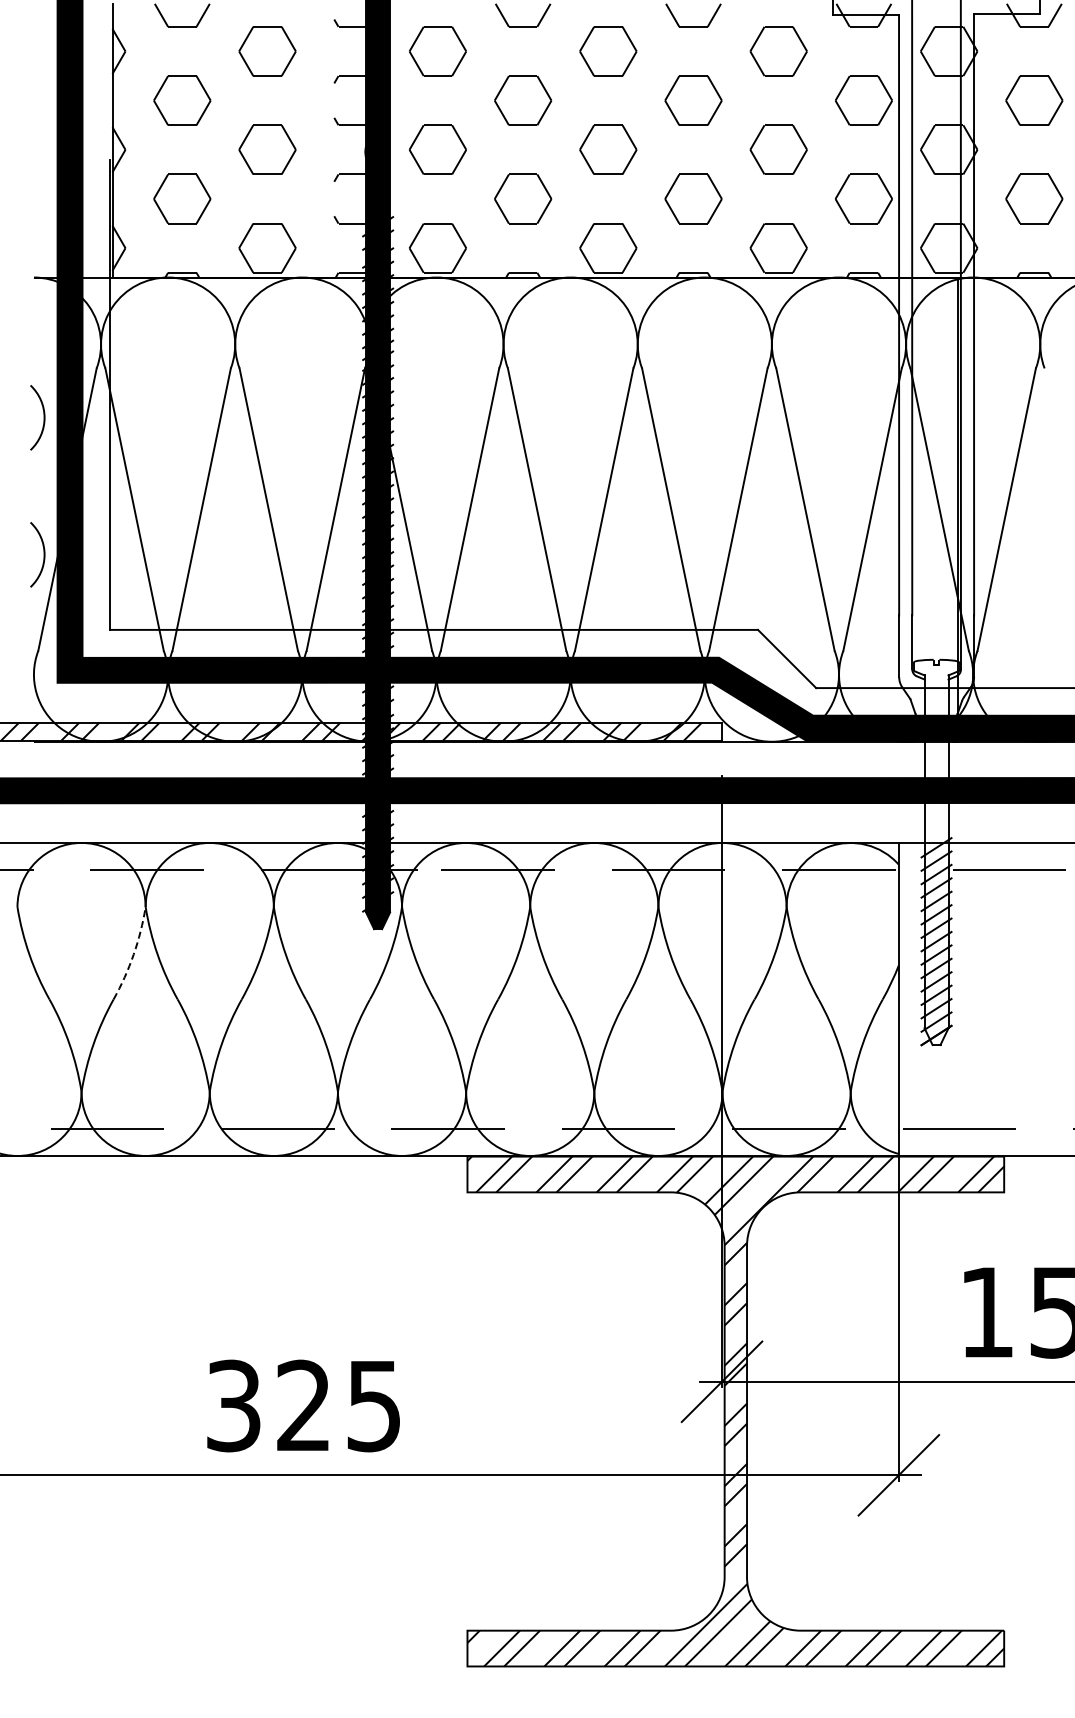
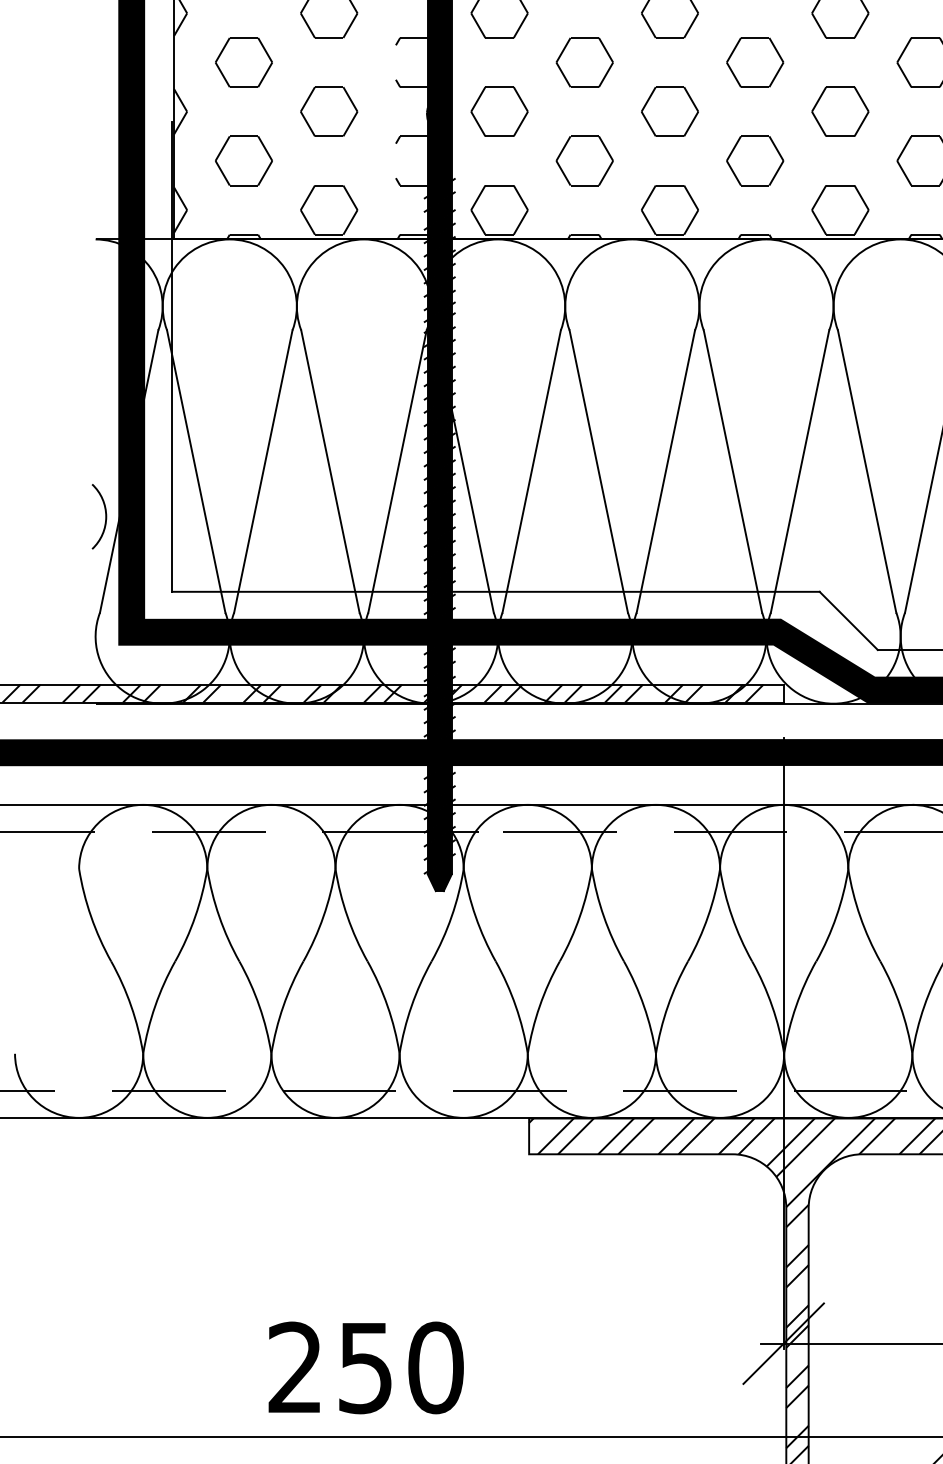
arc: (43, 417) -> (105, 379), removed
arc: (133, 954) -> (195, 916), dashed -> solid
text: (304, 1405) -> (366, 1367), 325 -> 250

